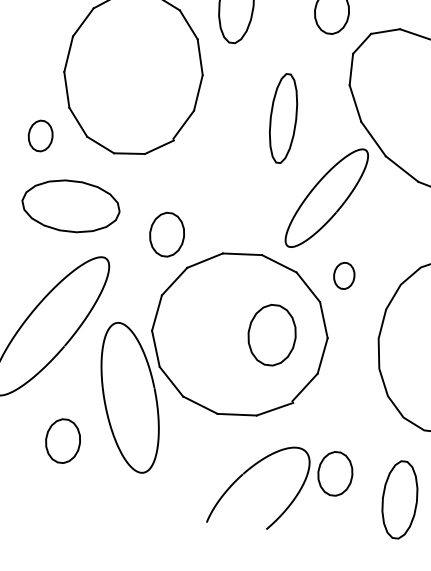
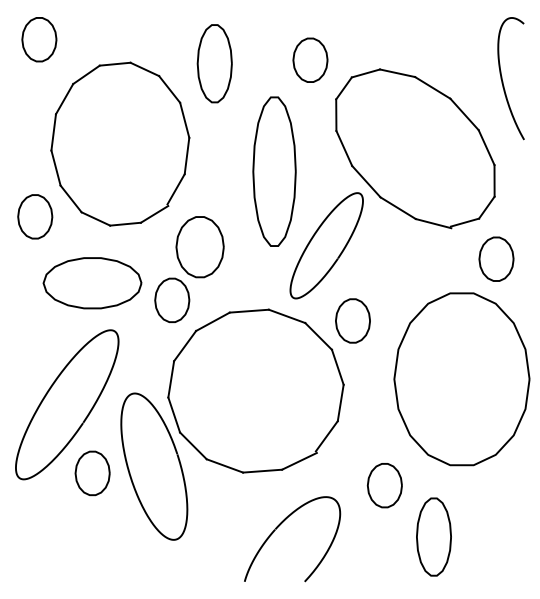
part: (283, 118) -> (274, 171), size x1.67
part: (40, 135) -> (35, 216), size x1.43
part: (70, 206) -> (92, 283), moved
part: (343, 275) -> (352, 320), size x1.67
part: (271, 335) -> (199, 247), moved
part: (62, 441) -> (92, 473), moved
part: (335, 473) -> (384, 485), moved

